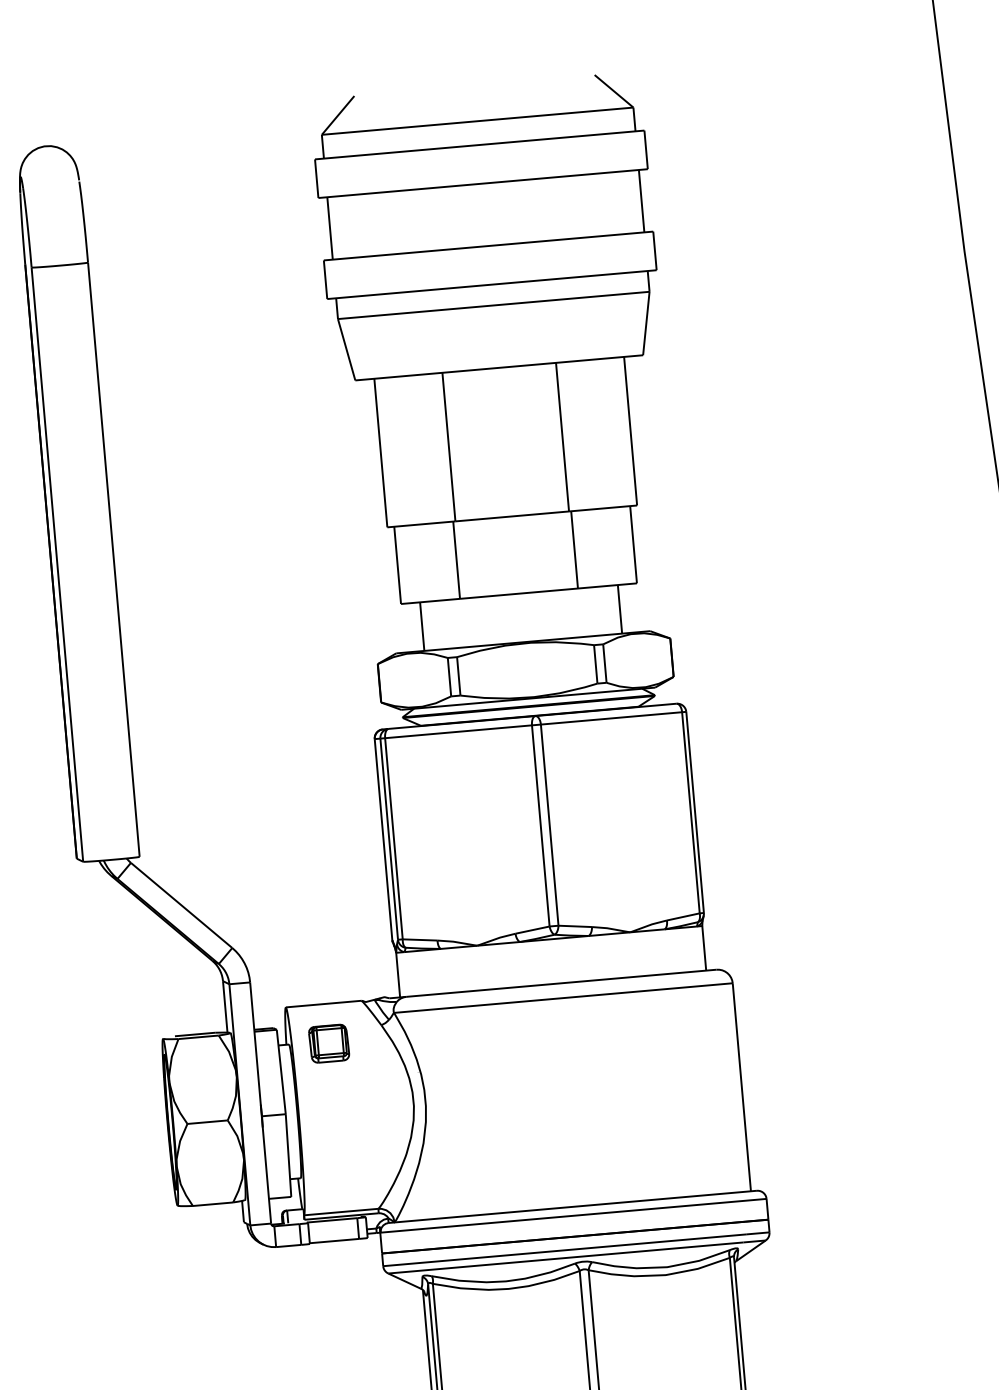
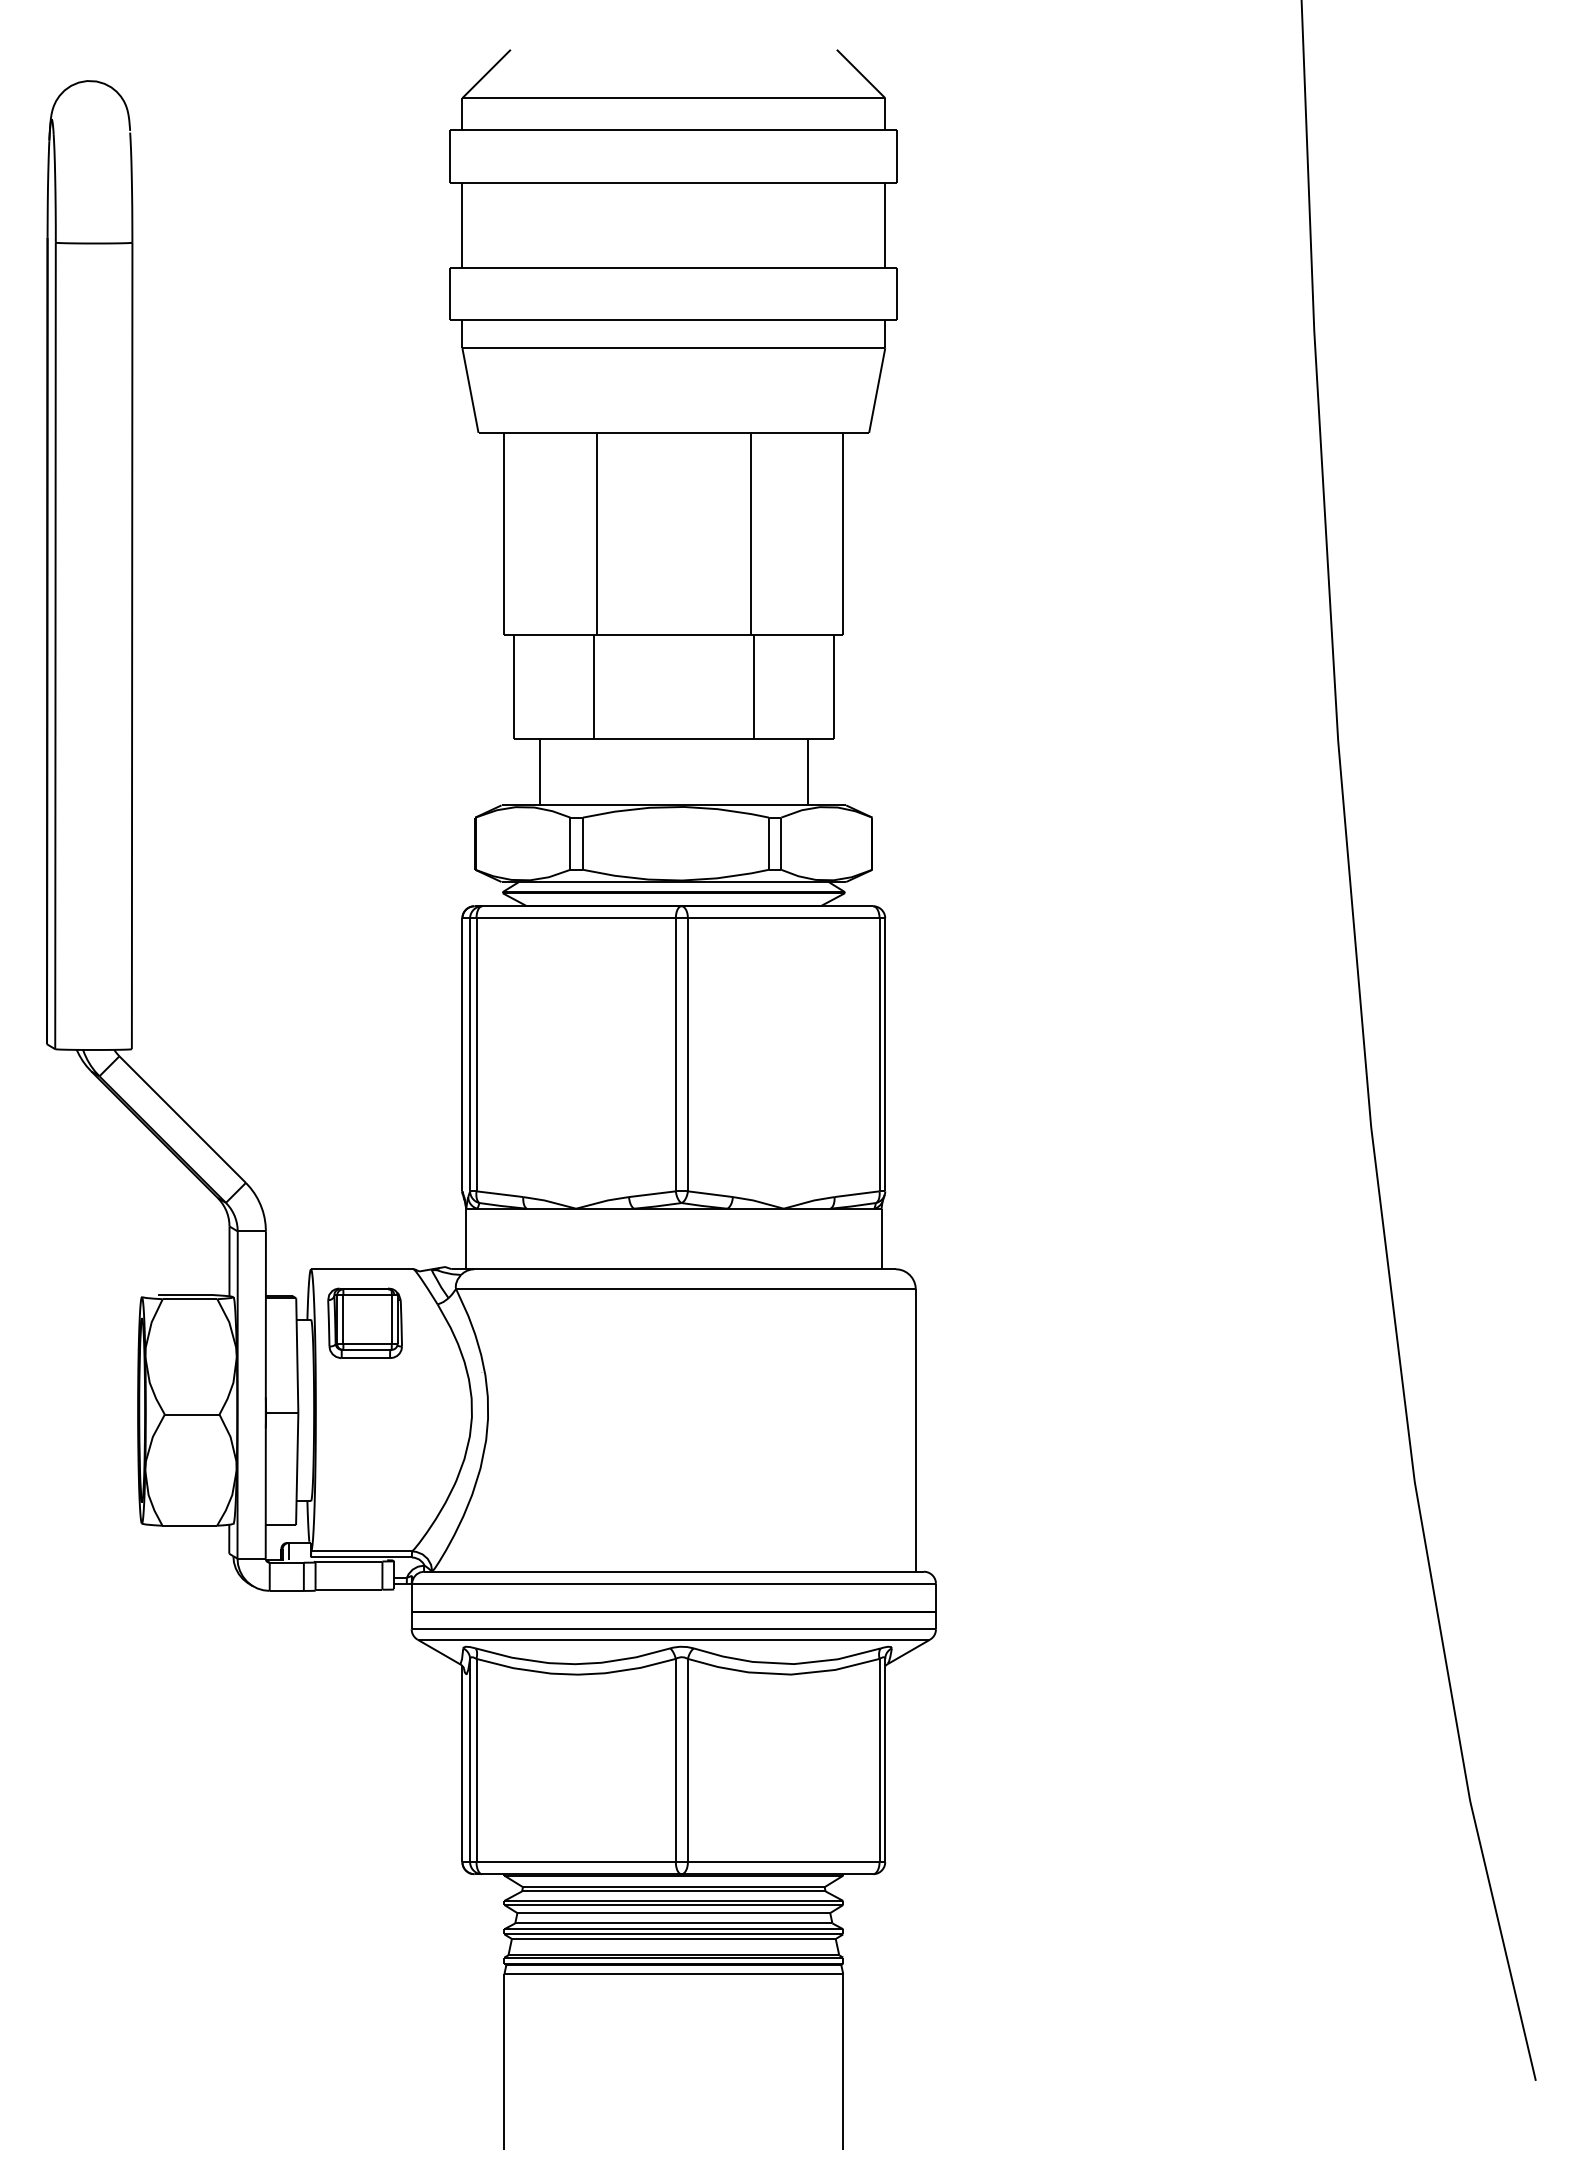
part: (328, 1043) -> (364, 1322), size x1.43

